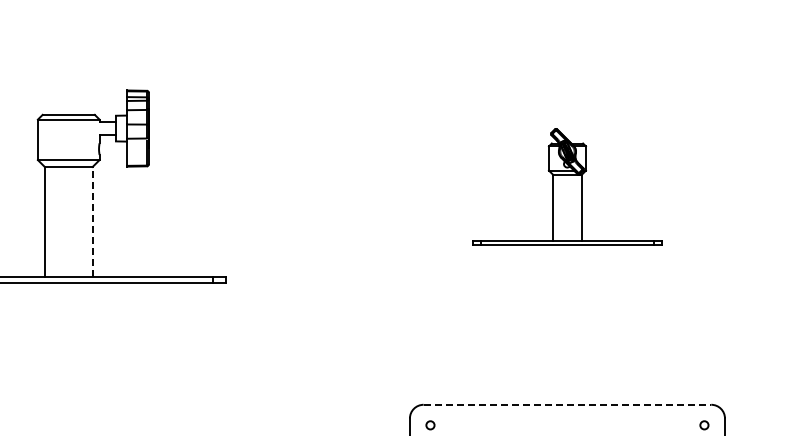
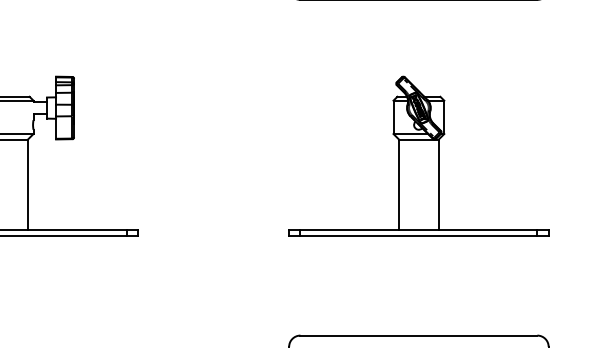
part: (567, 186) -> (418, 155), size x1.67
line: (92, 221) -> (27, 184), dashed -> solid
line: (567, 404) -> (418, 335), dashed -> solid

